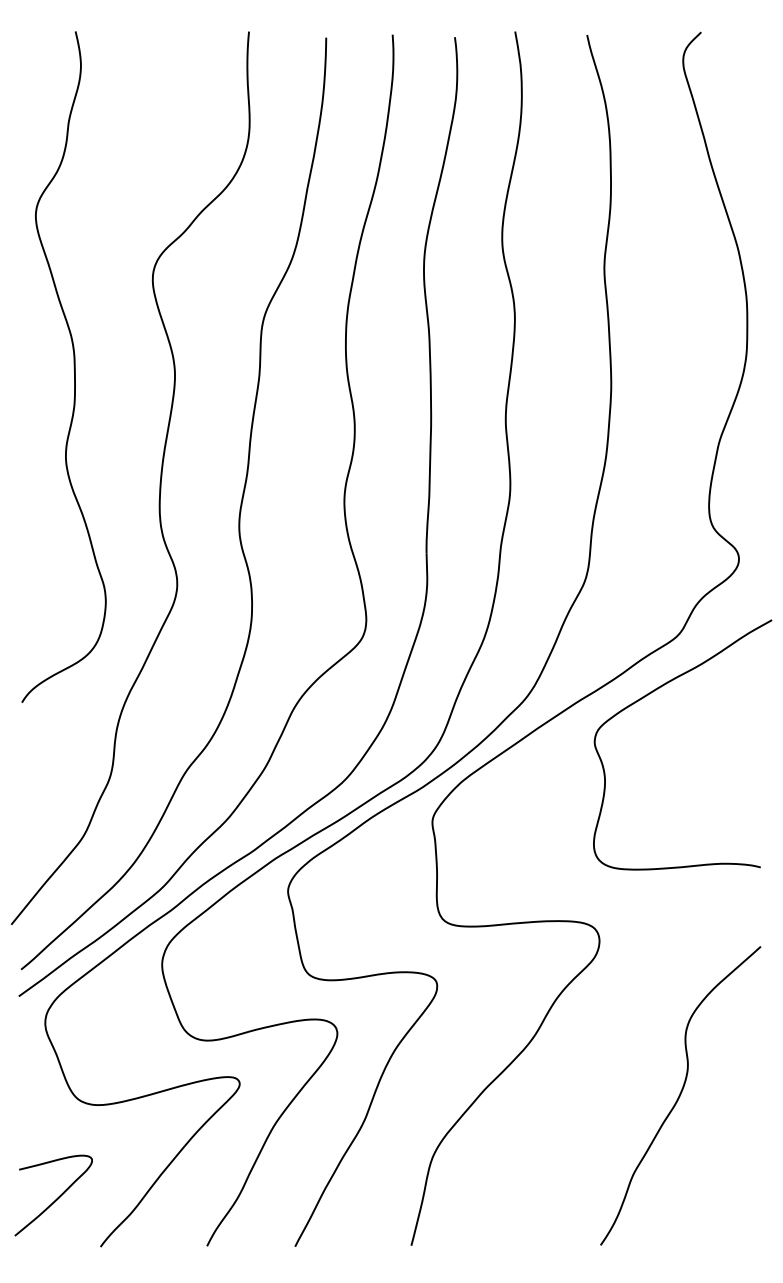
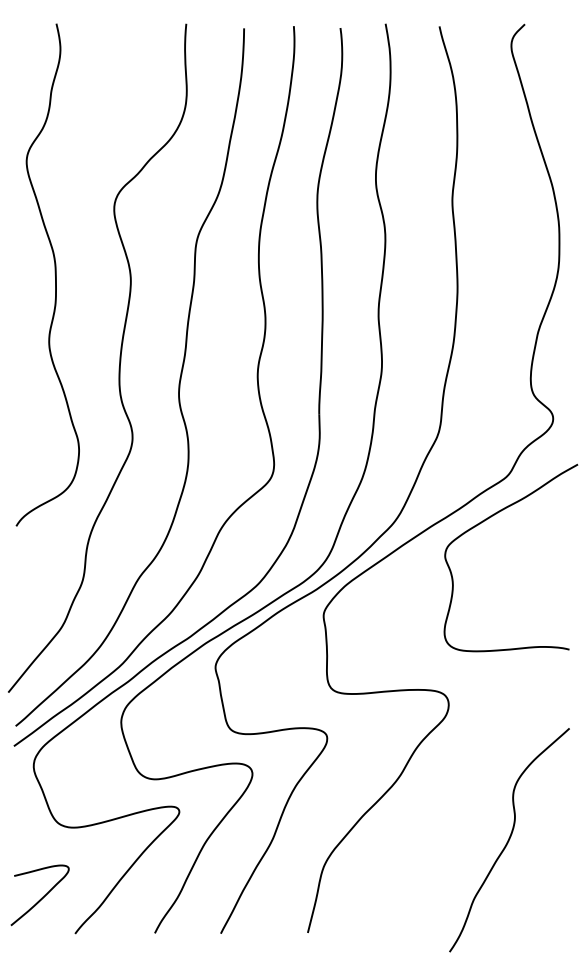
curve: (680, 1095) -> (509, 839), moved

